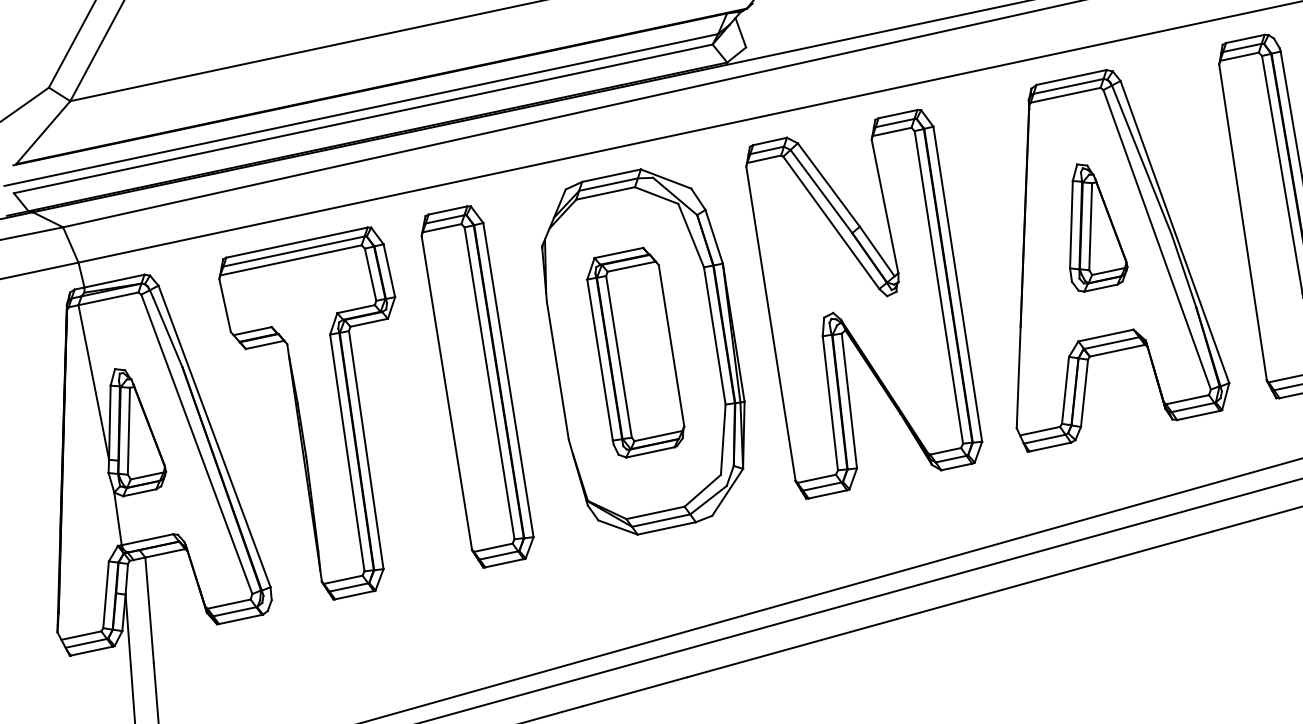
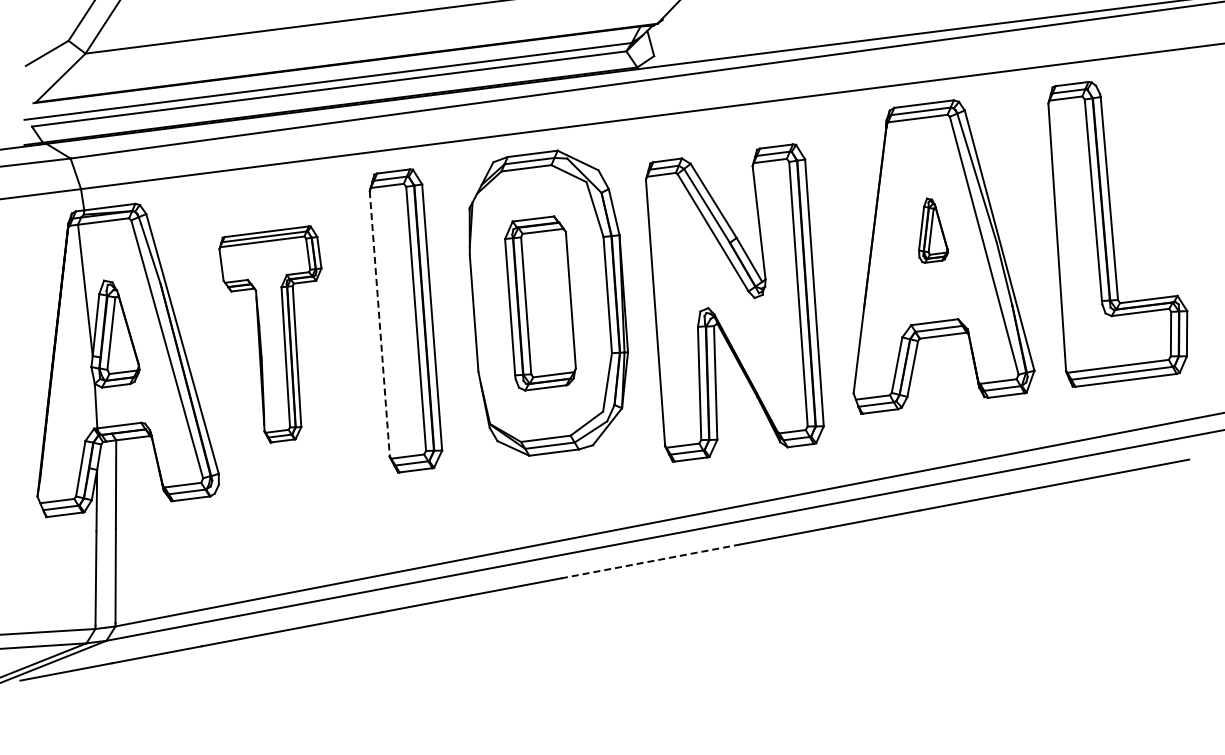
part: (1095, 226) -> (933, 230), size x0.6
part: (863, 303) -> (734, 302), moved
line: (446, 393) -> (379, 324), solid -> dashed
part: (318, 416) -> (270, 334), size x0.7
line: (793, 648) -> (651, 561), solid -> dashed

